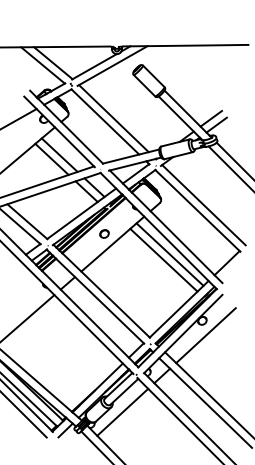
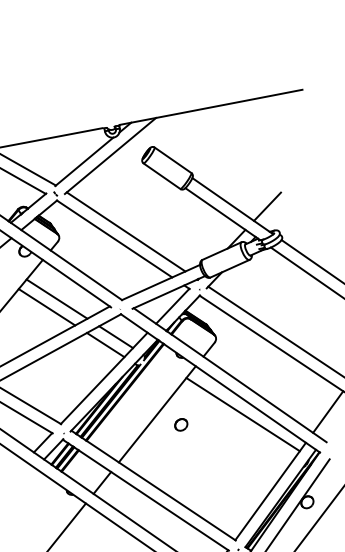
line: (216, 124) -> (276, 213), removed
part: (104, 233) -> (181, 424), moved
line: (163, 259) -> (234, 423), removed

